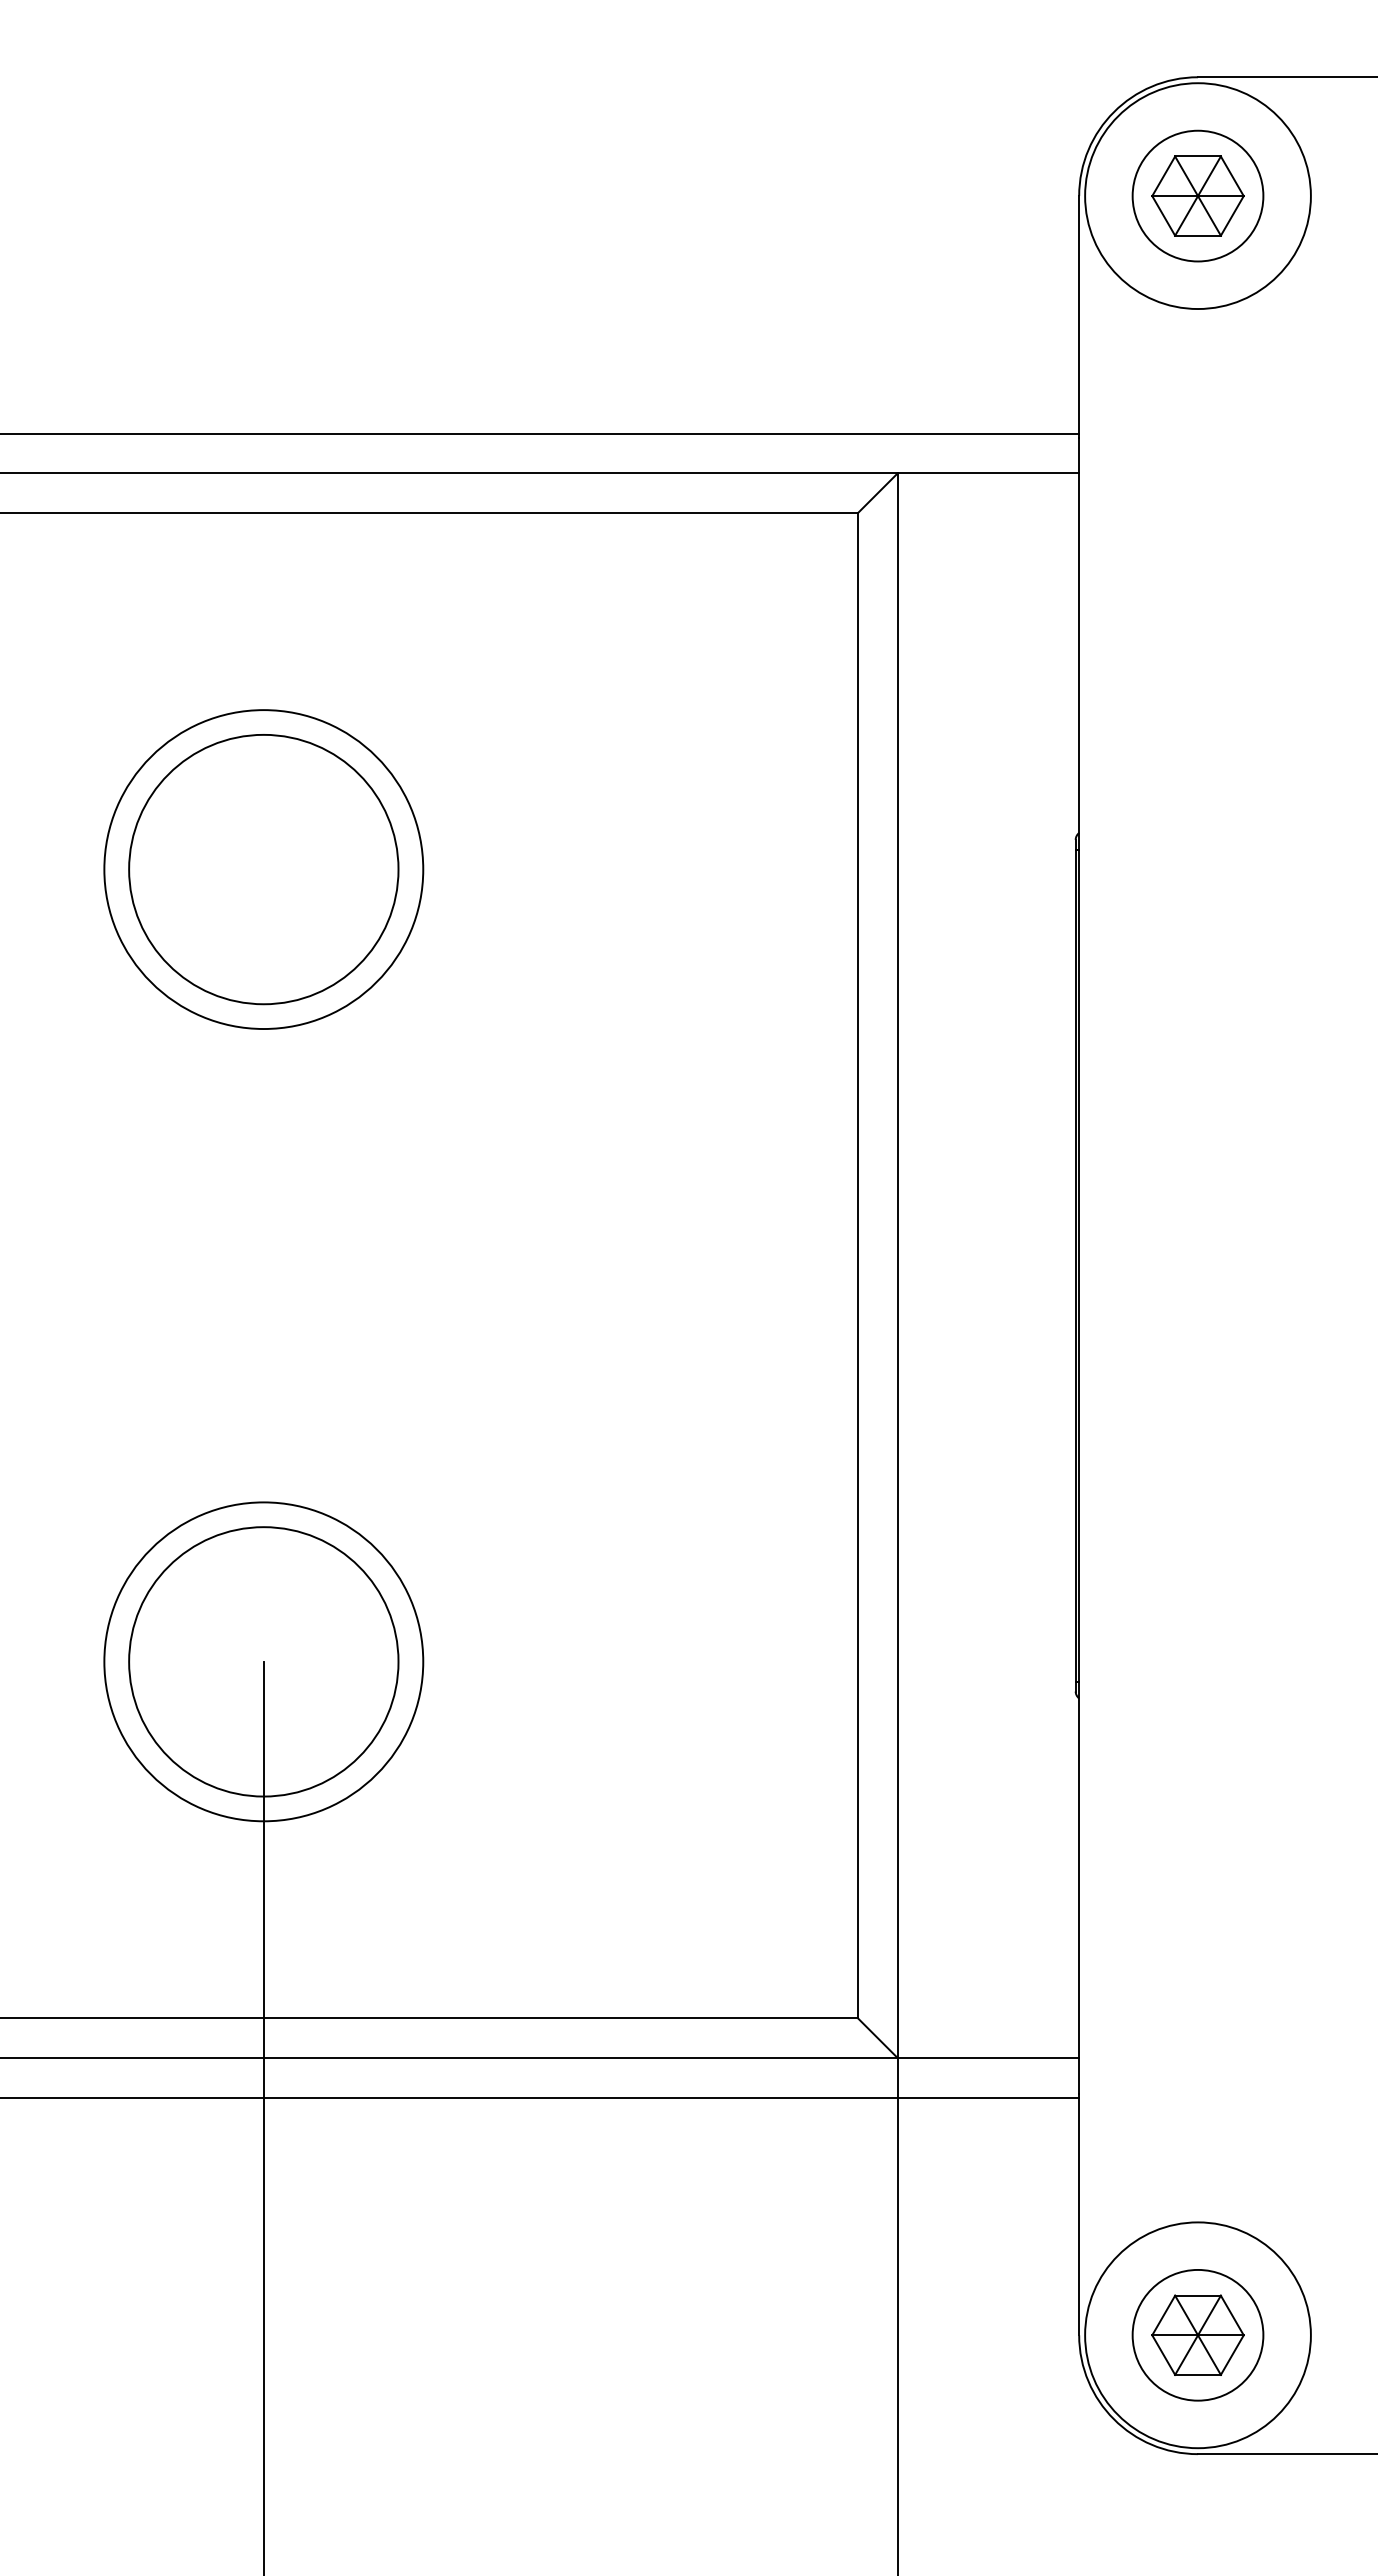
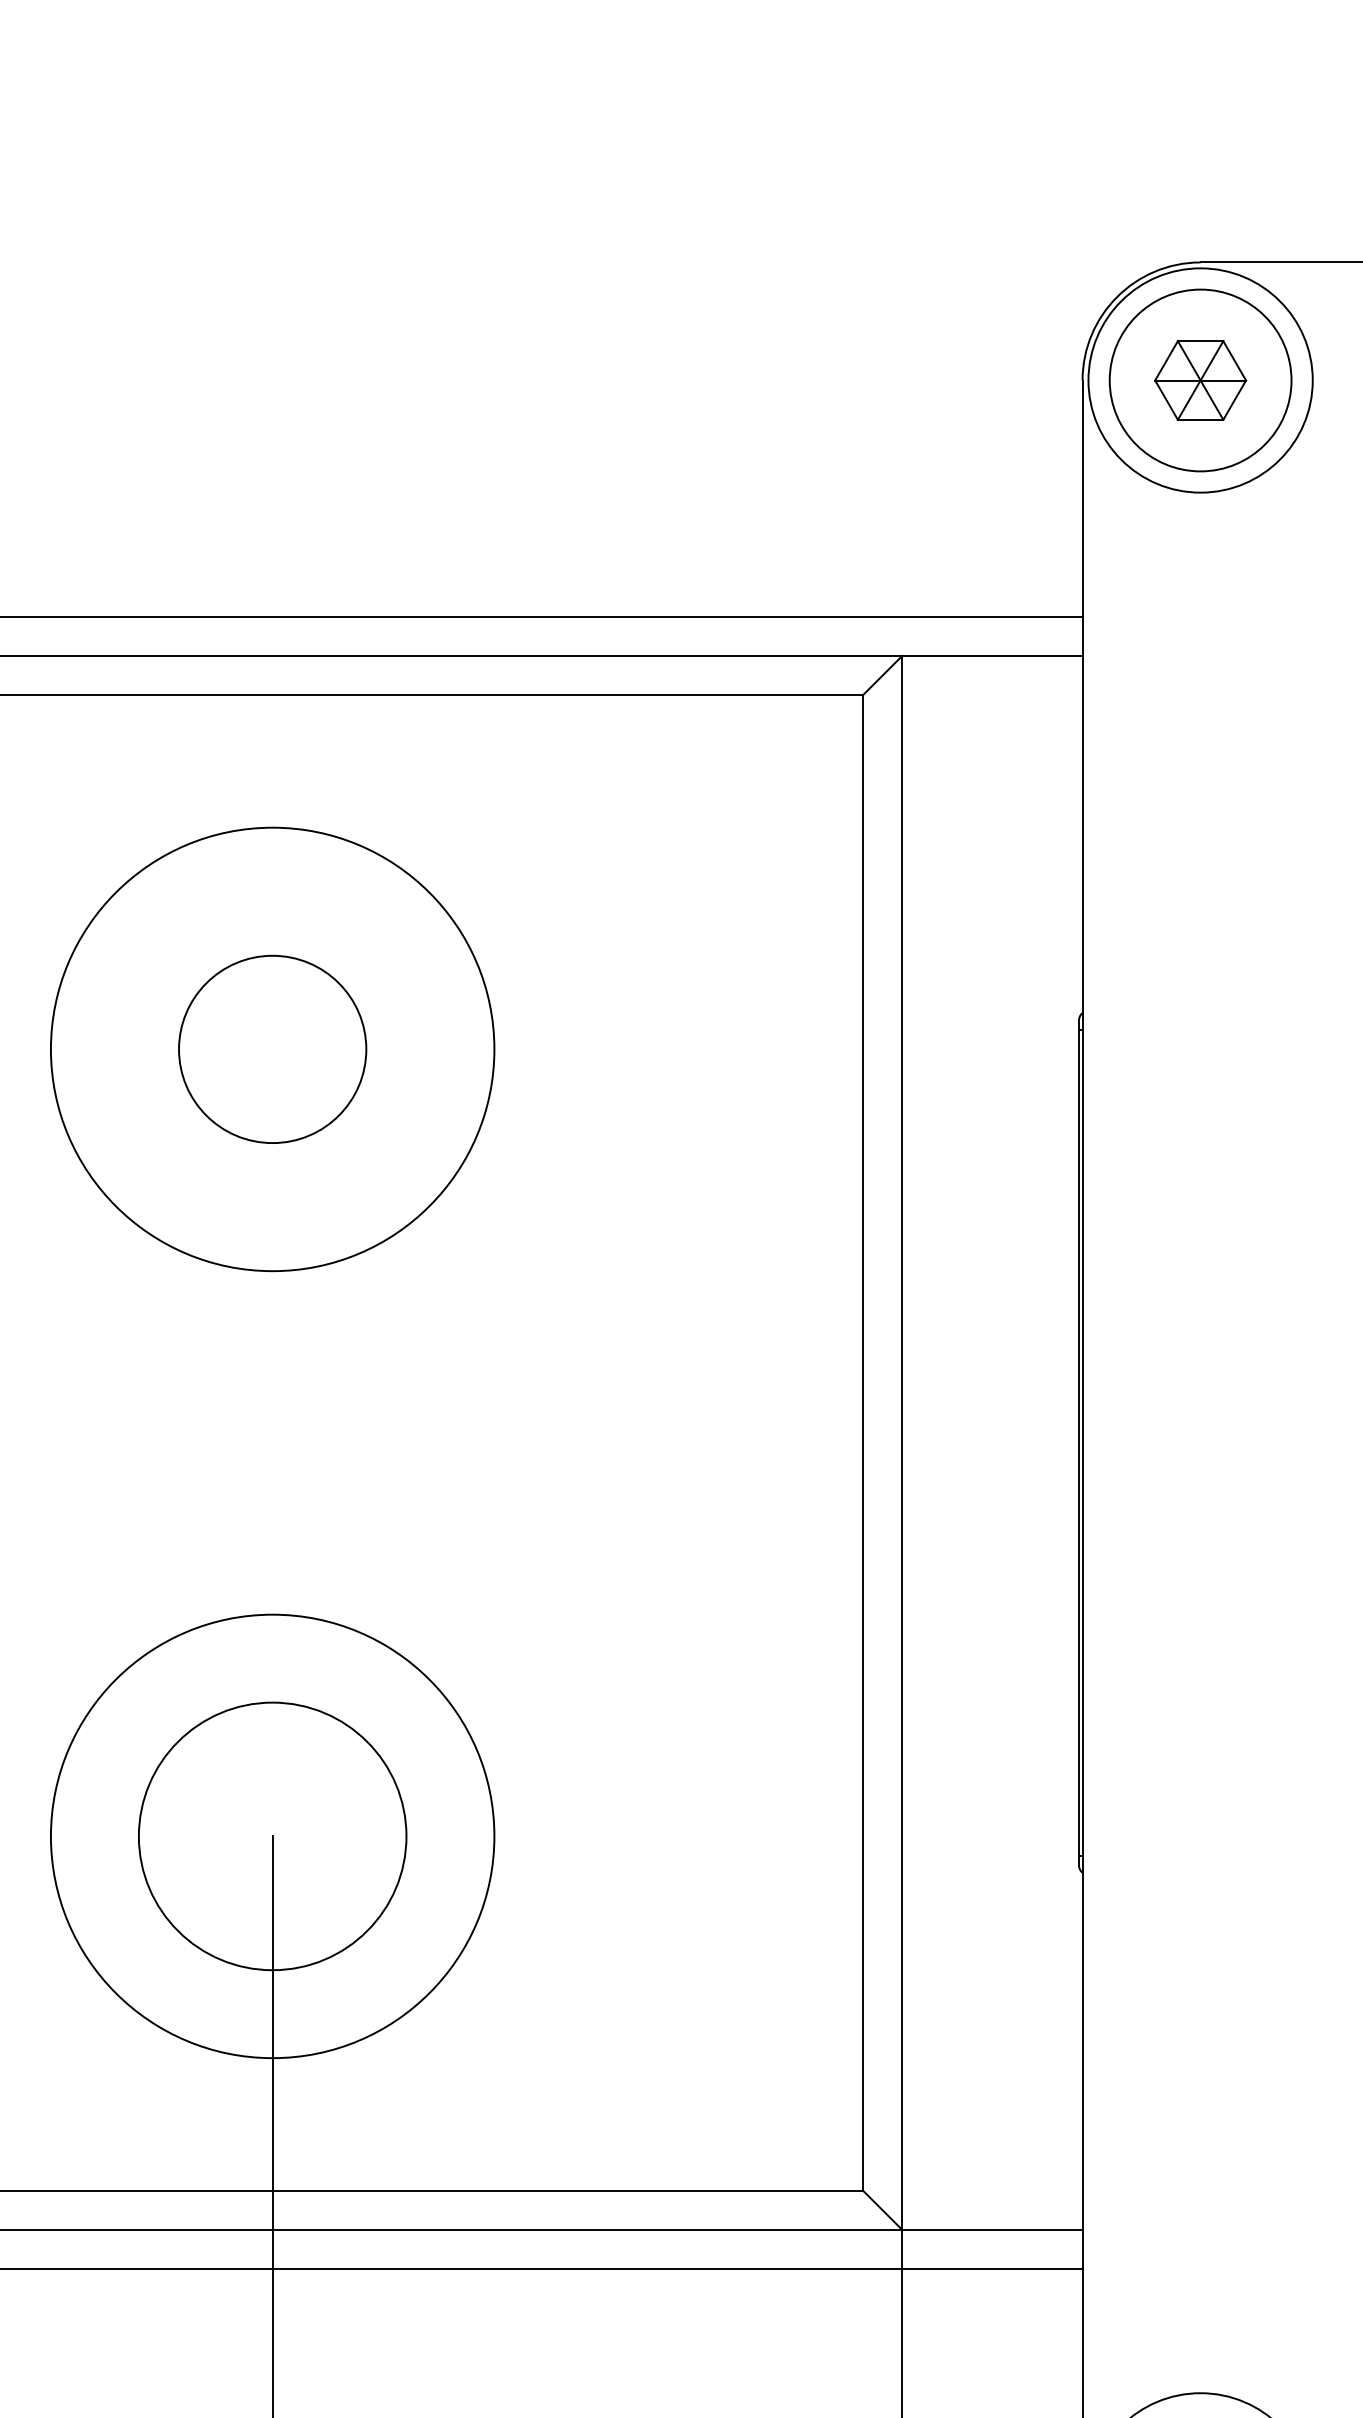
circle: (1197, 195) -> (1200, 379), size x1.4
circle: (263, 869) -> (272, 1049), size x0.7
circle: (263, 869) -> (272, 1049), size x1.4
circle: (263, 1661) -> (272, 1836), size x1.4

